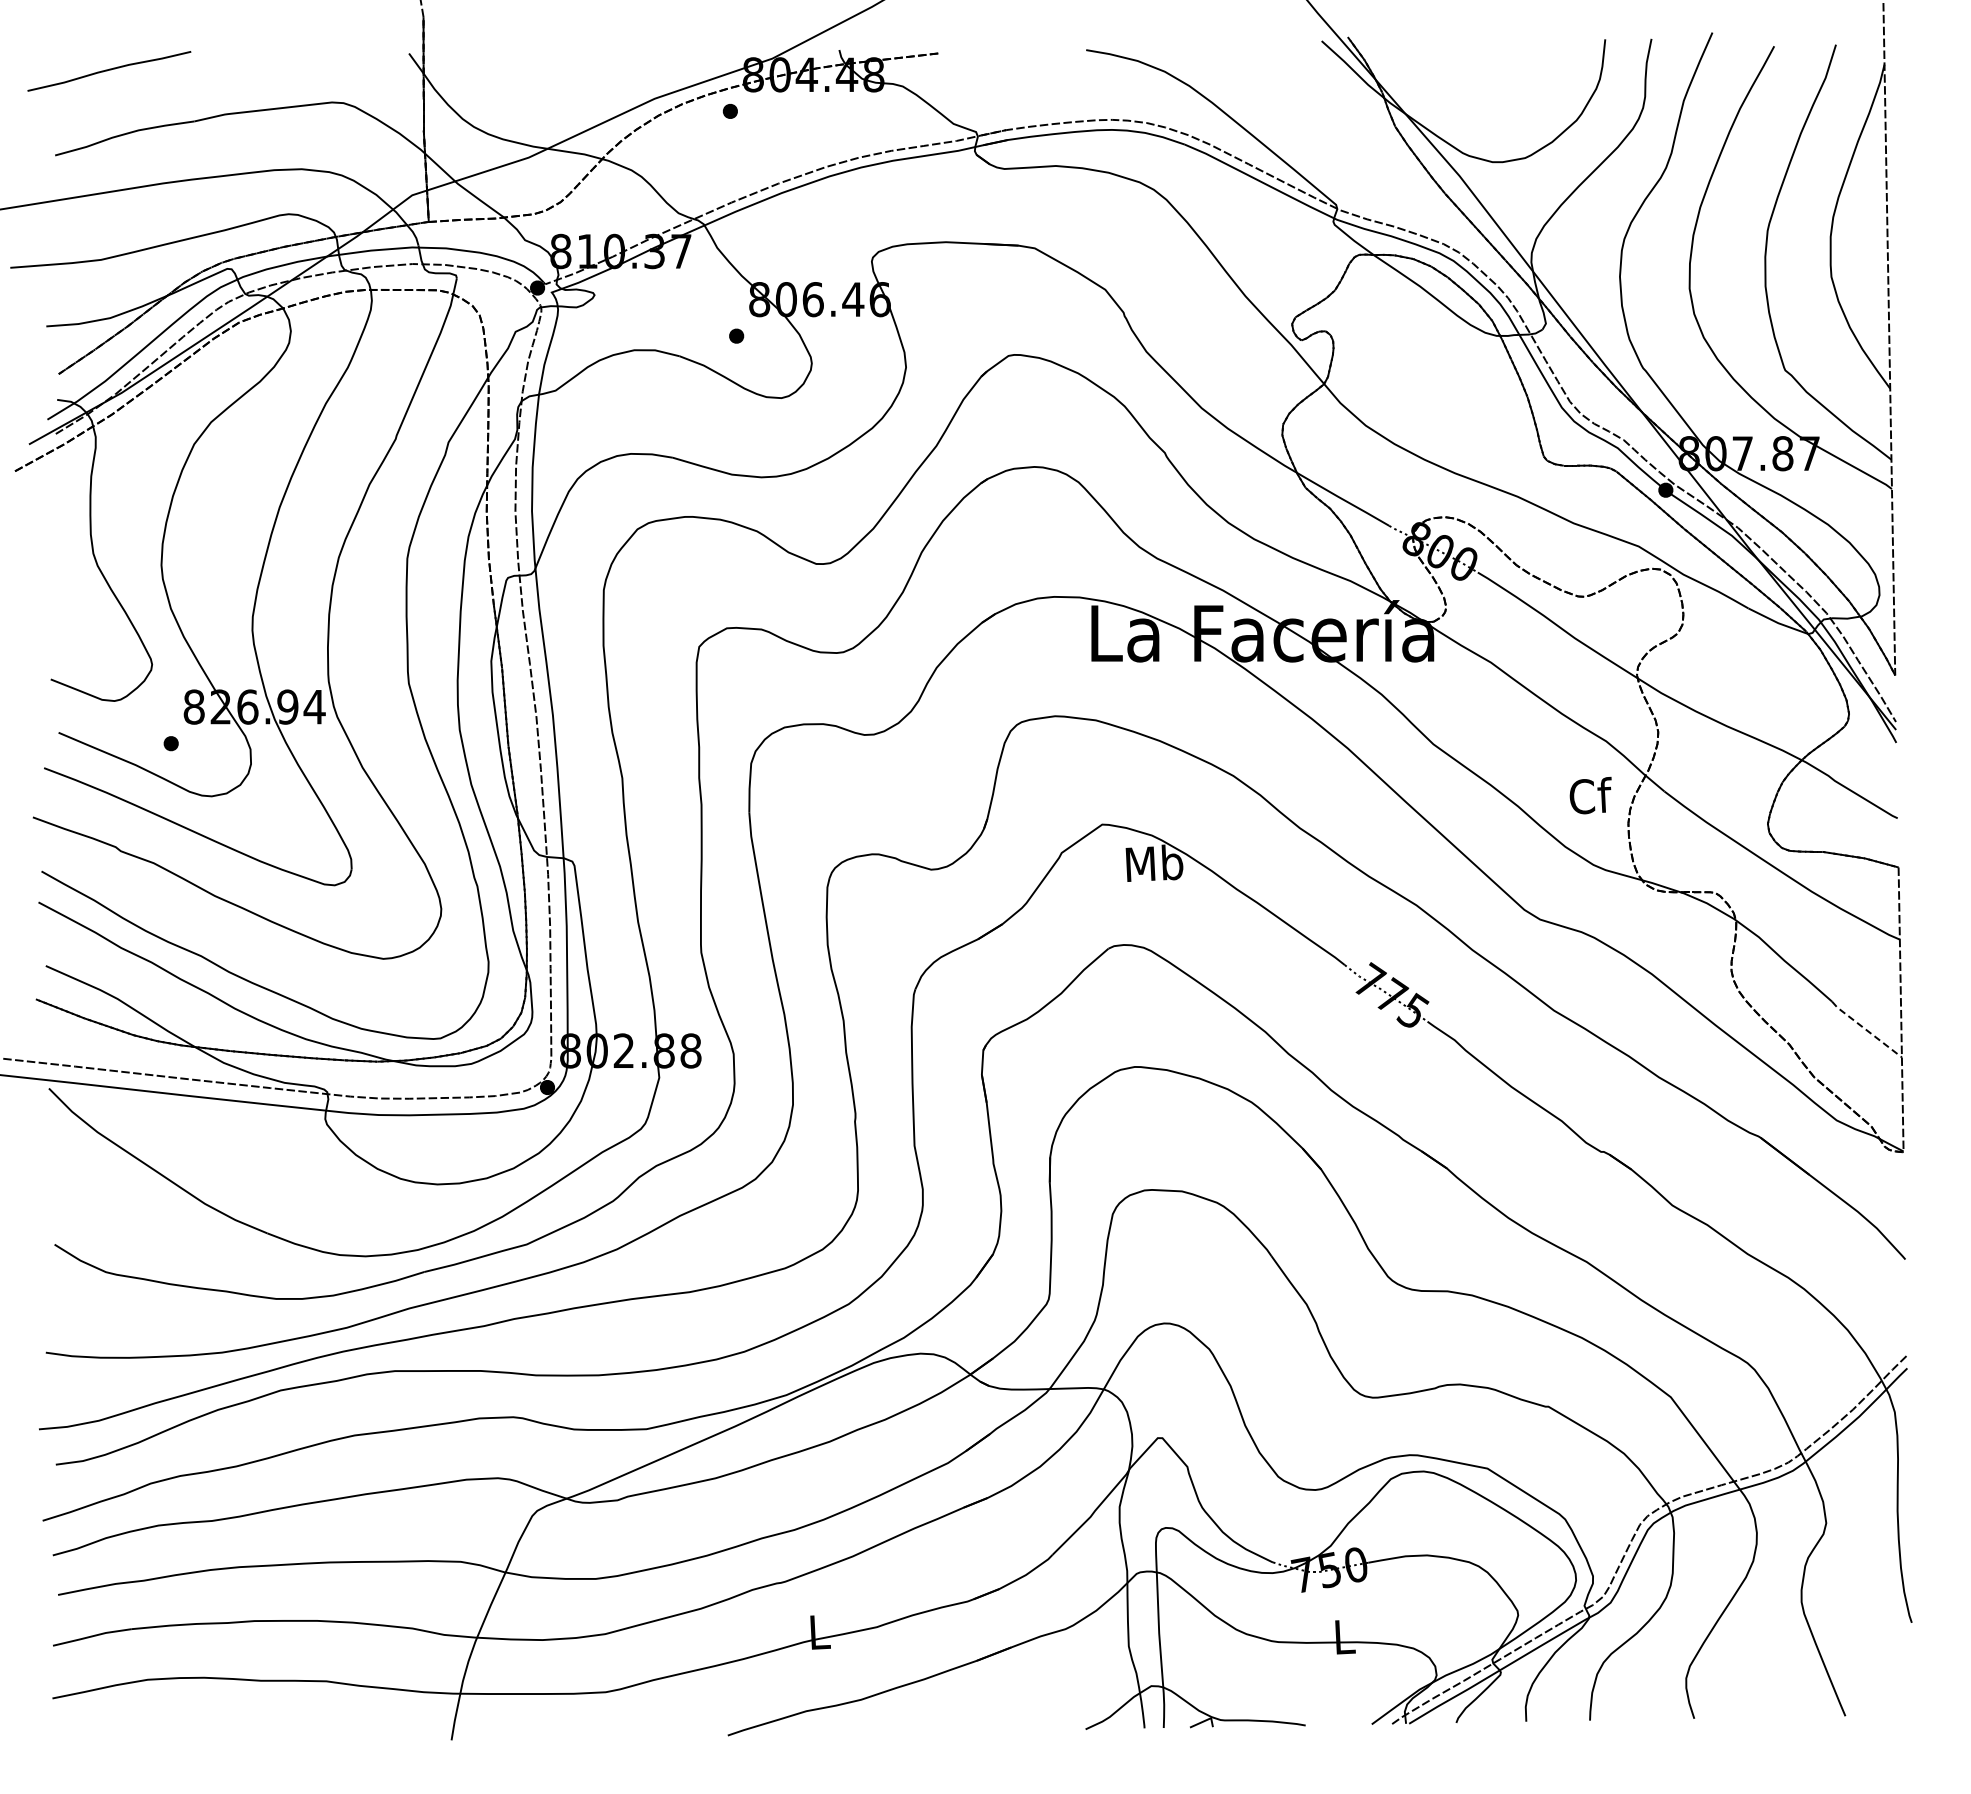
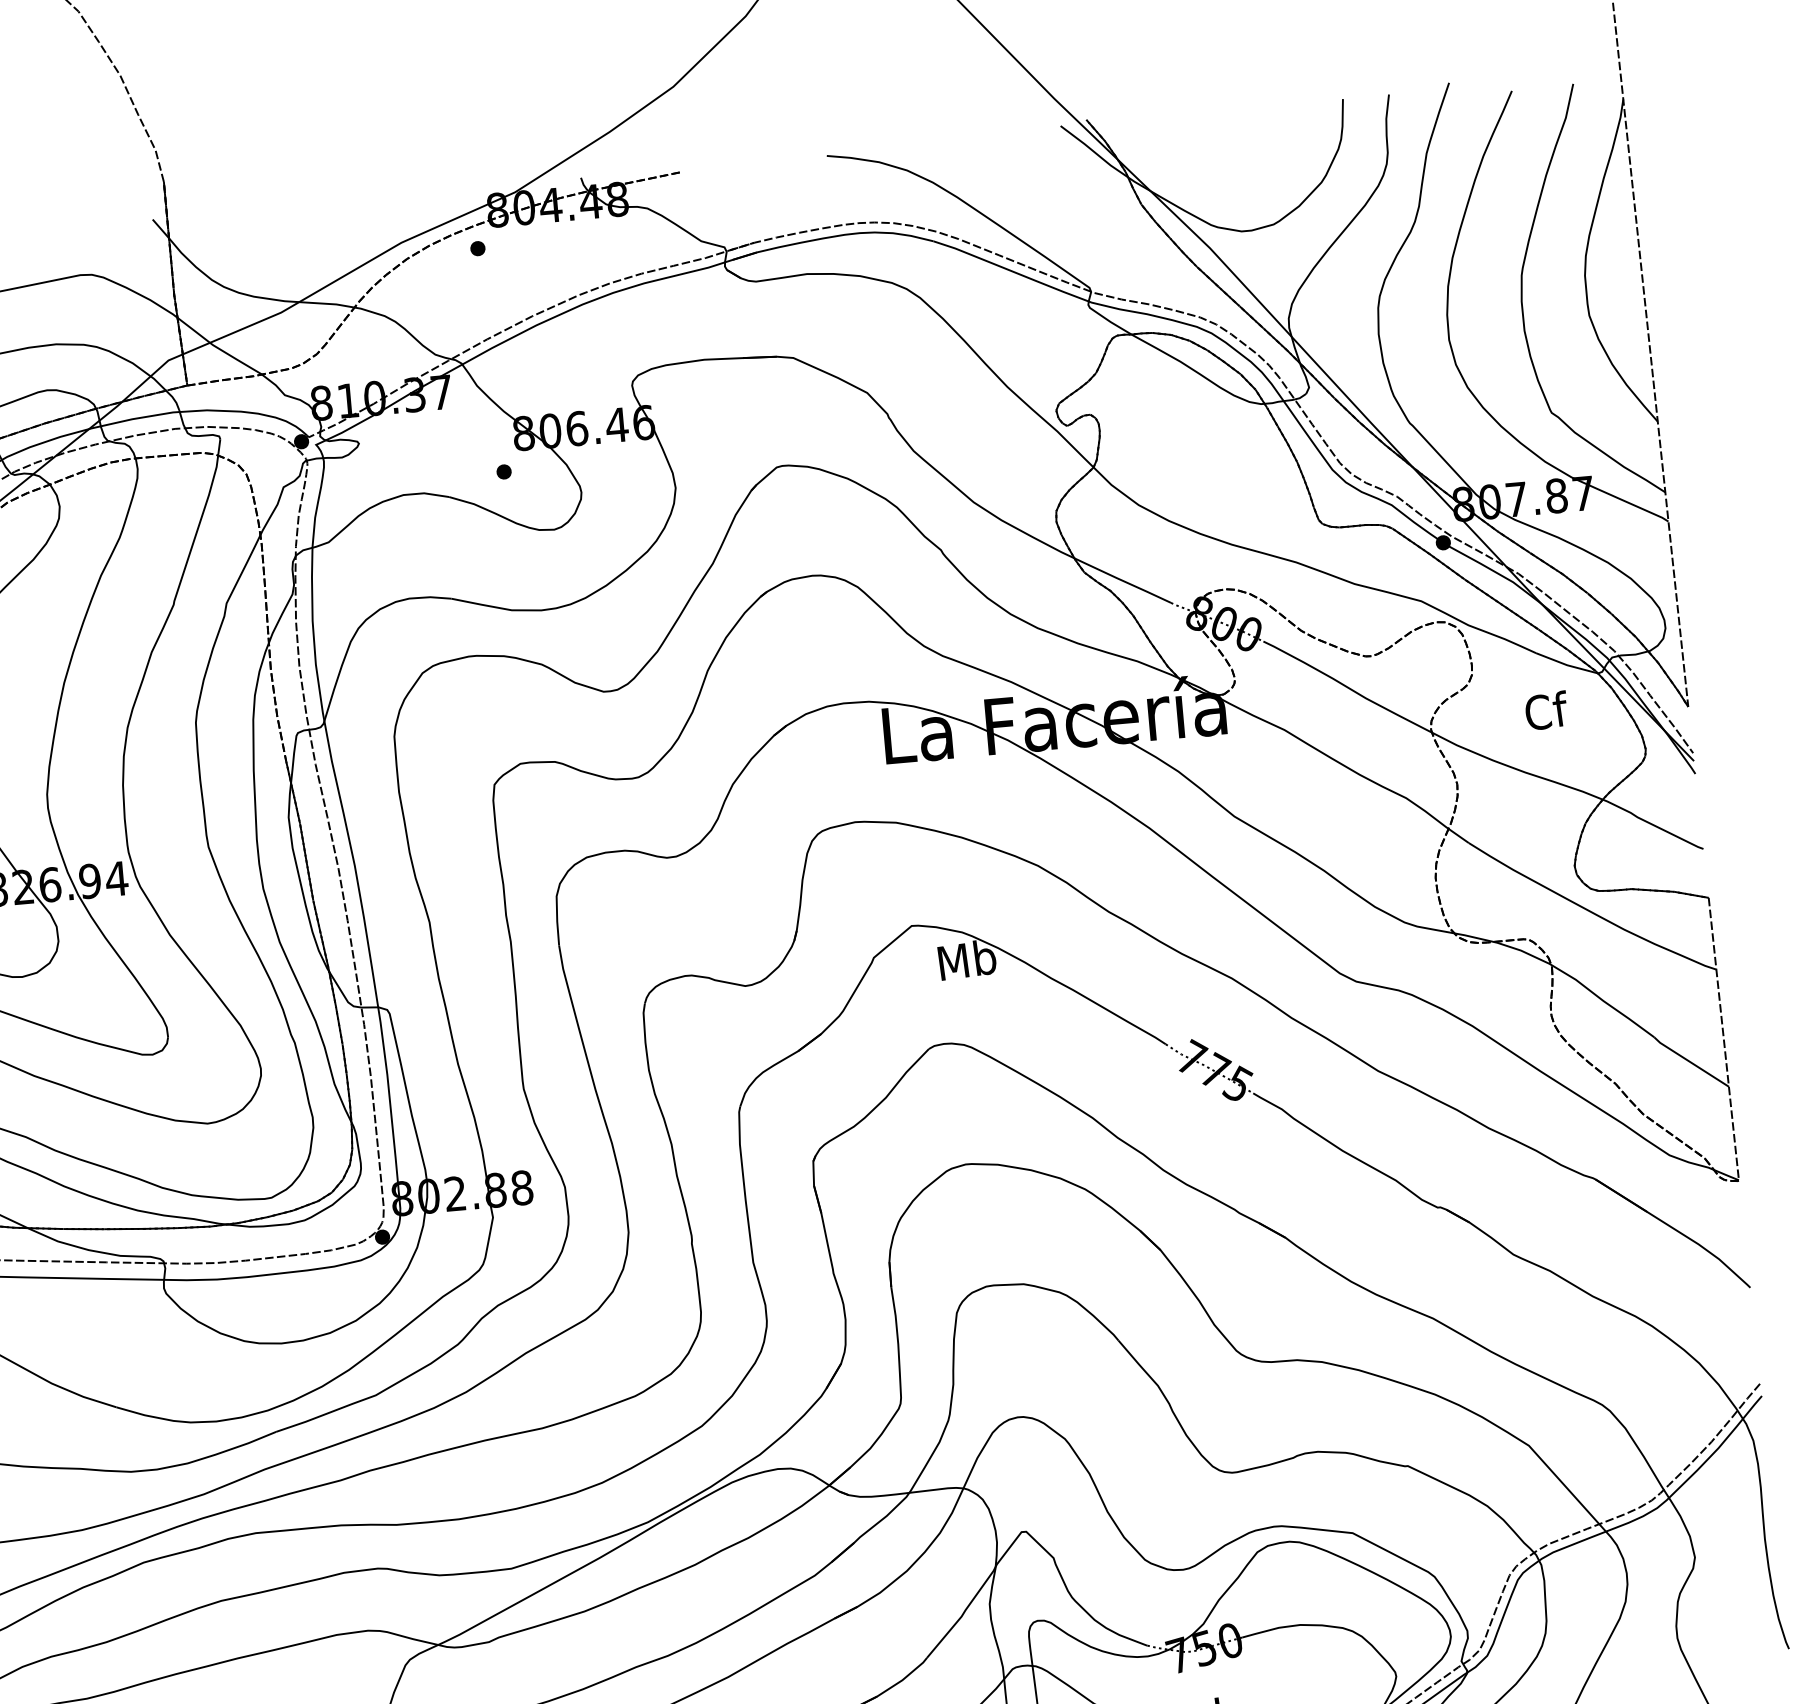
text: (1590, 795) -> (1546, 710), moved
line: (1866, 1029) -> (1691, 1062), dashed -> solid

